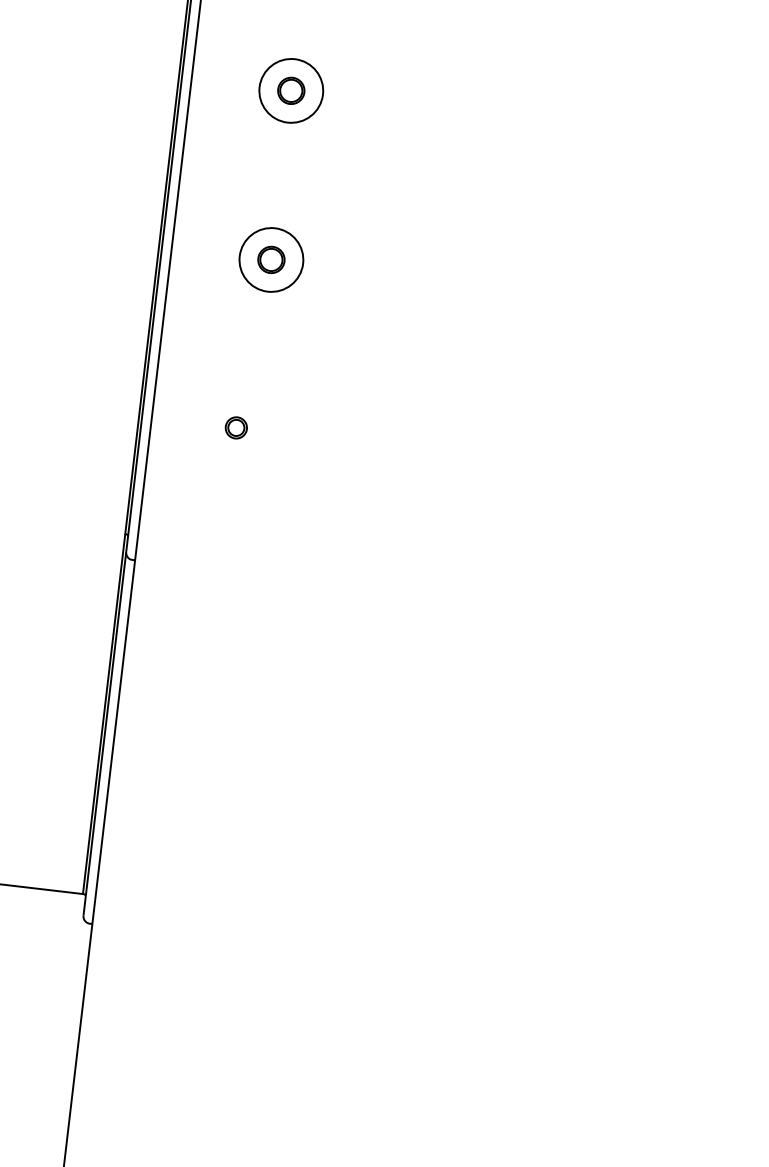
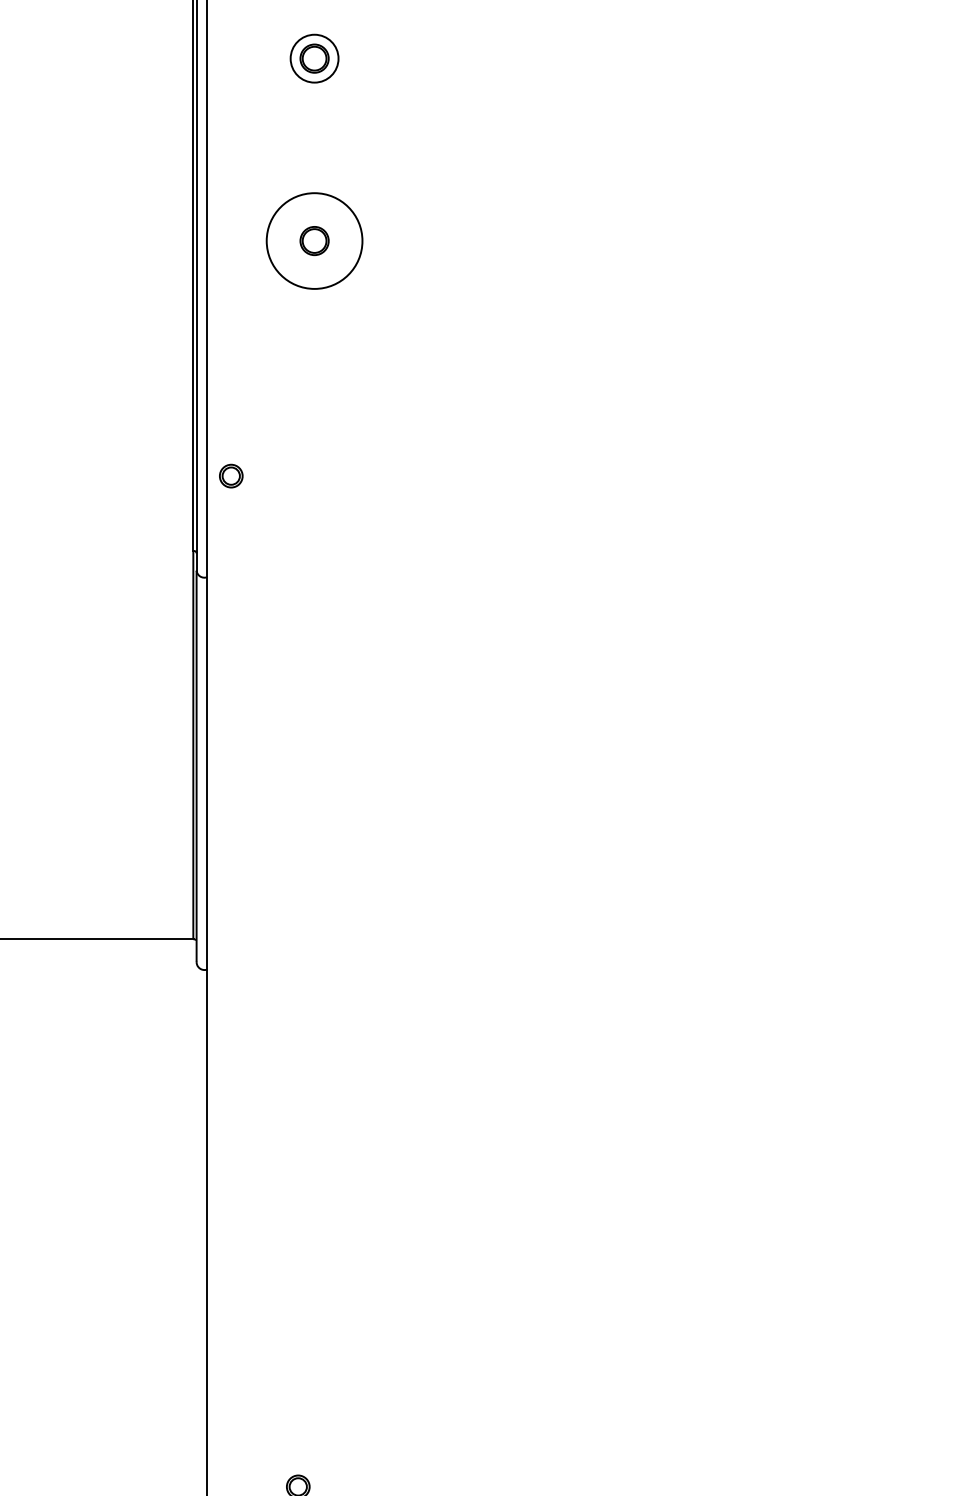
circle: (291, 90) -> (314, 58), size x0.7
circle: (271, 259) -> (314, 240), size x1.4
part: (236, 427) -> (231, 475), moved

